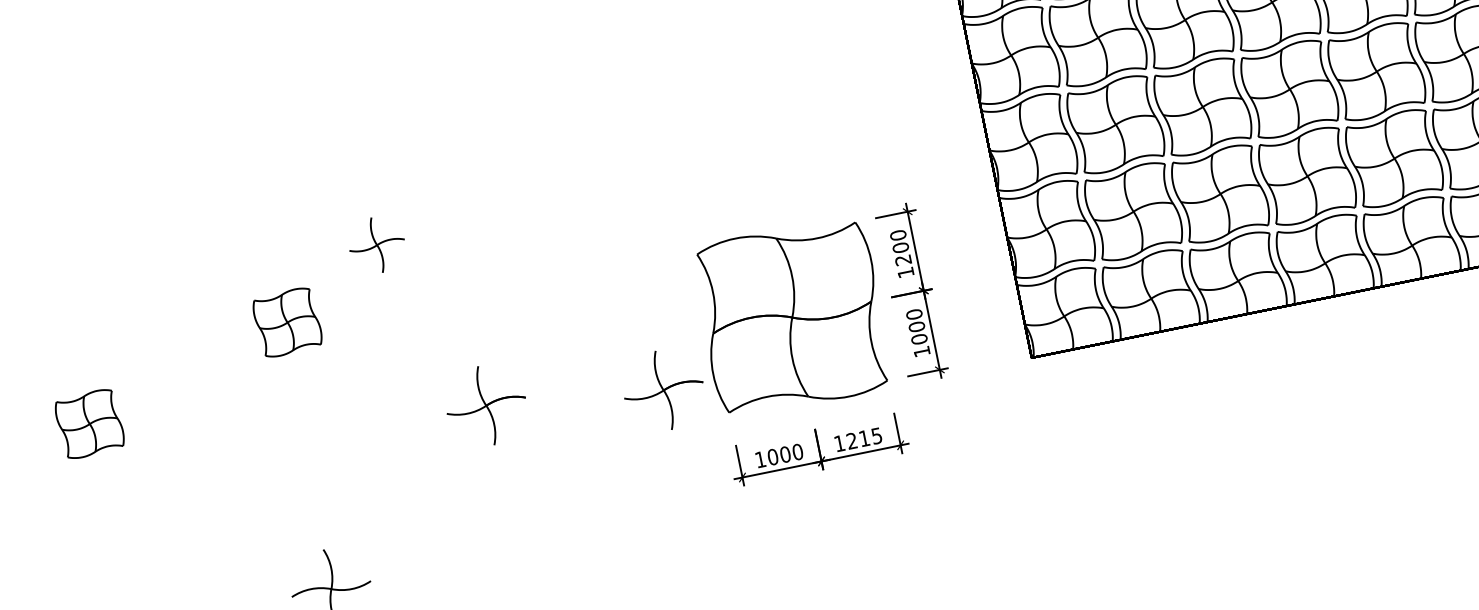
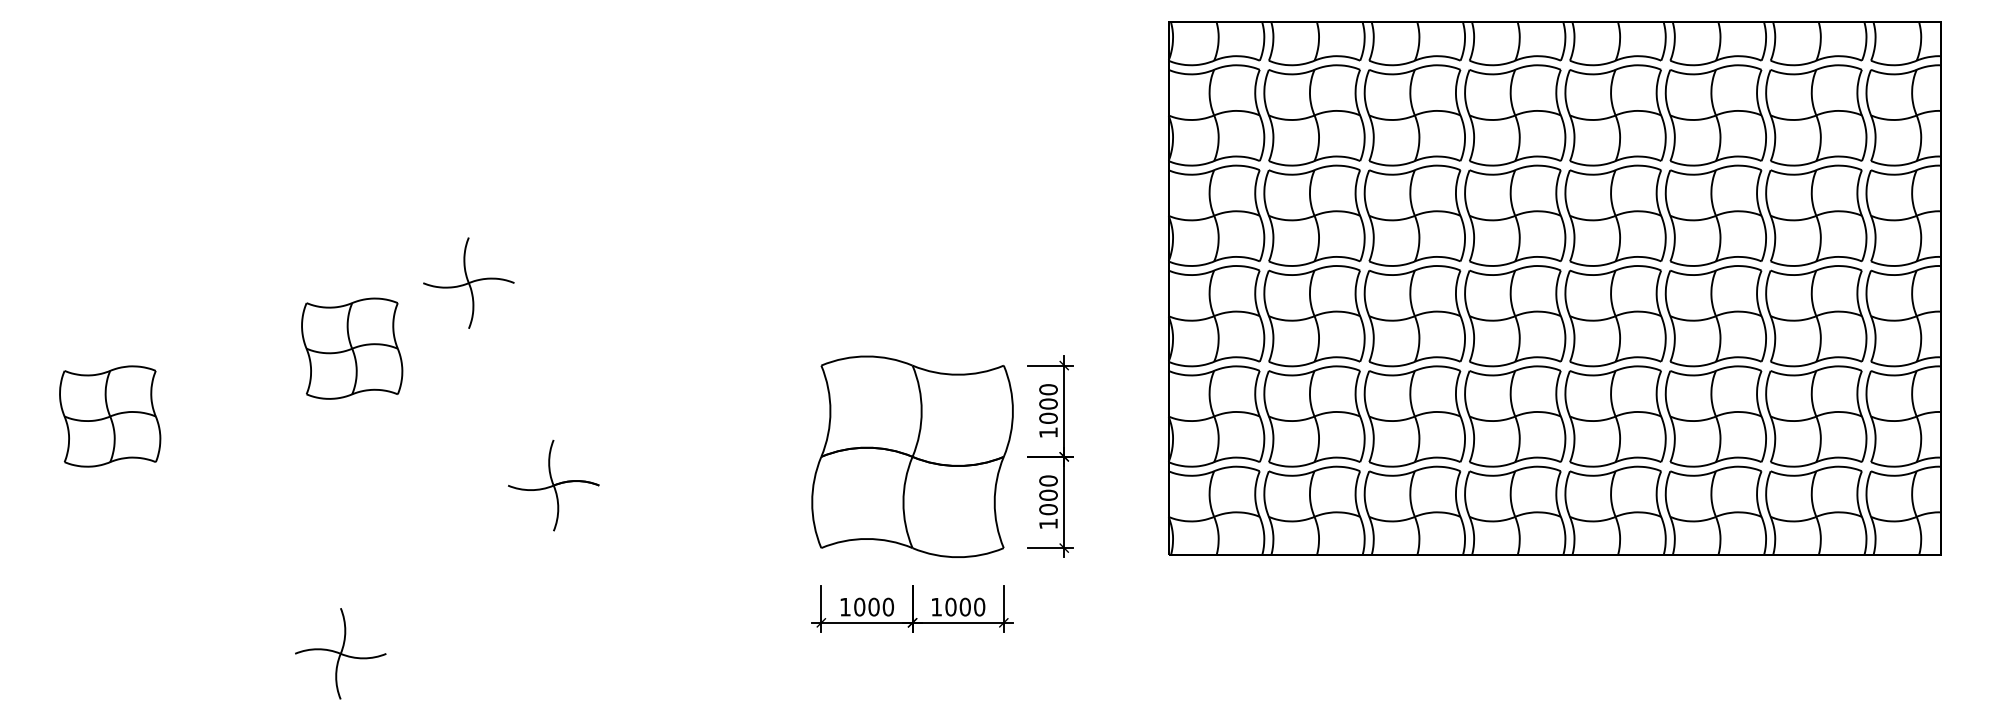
part: (376, 244) -> (468, 282), size x1.43
text: (903, 259) -> (1048, 417), 1200 -> 1000
part: (287, 322) -> (352, 348), size x1.43
part: (663, 390) -> (753, 508), removed
part: (90, 424) -> (110, 416), size x1.43
text: (864, 437) -> (965, 606), 1215 -> 1000

